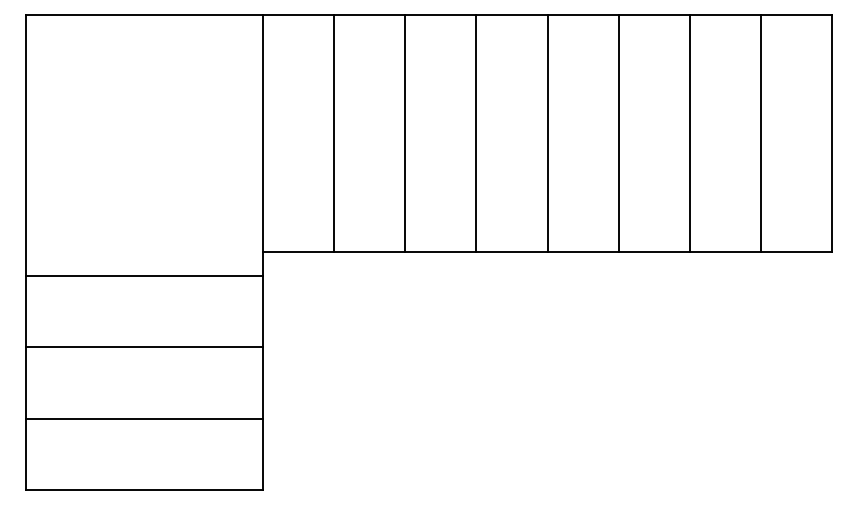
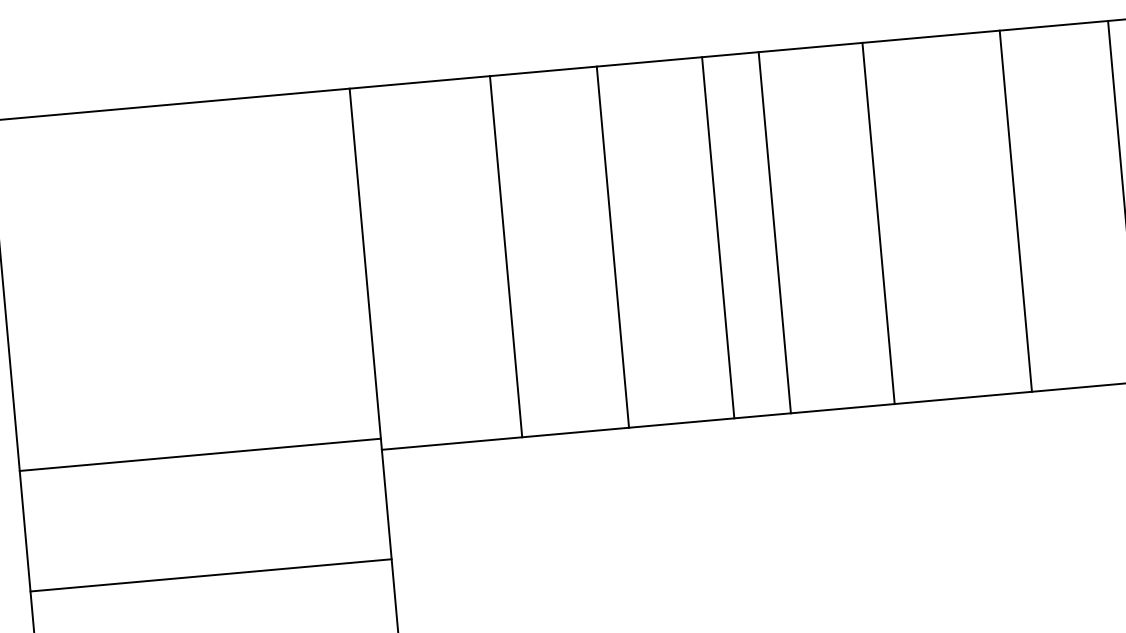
line: (334, 133) -> (506, 256), moved
line: (405, 133) -> (613, 246), moved
line: (476, 133) -> (718, 237), moved
line: (547, 133) -> (774, 232), moved
line: (618, 133) -> (878, 222), moved
line: (143, 276) -> (199, 455), moved
line: (143, 347) -> (209, 575), moved

